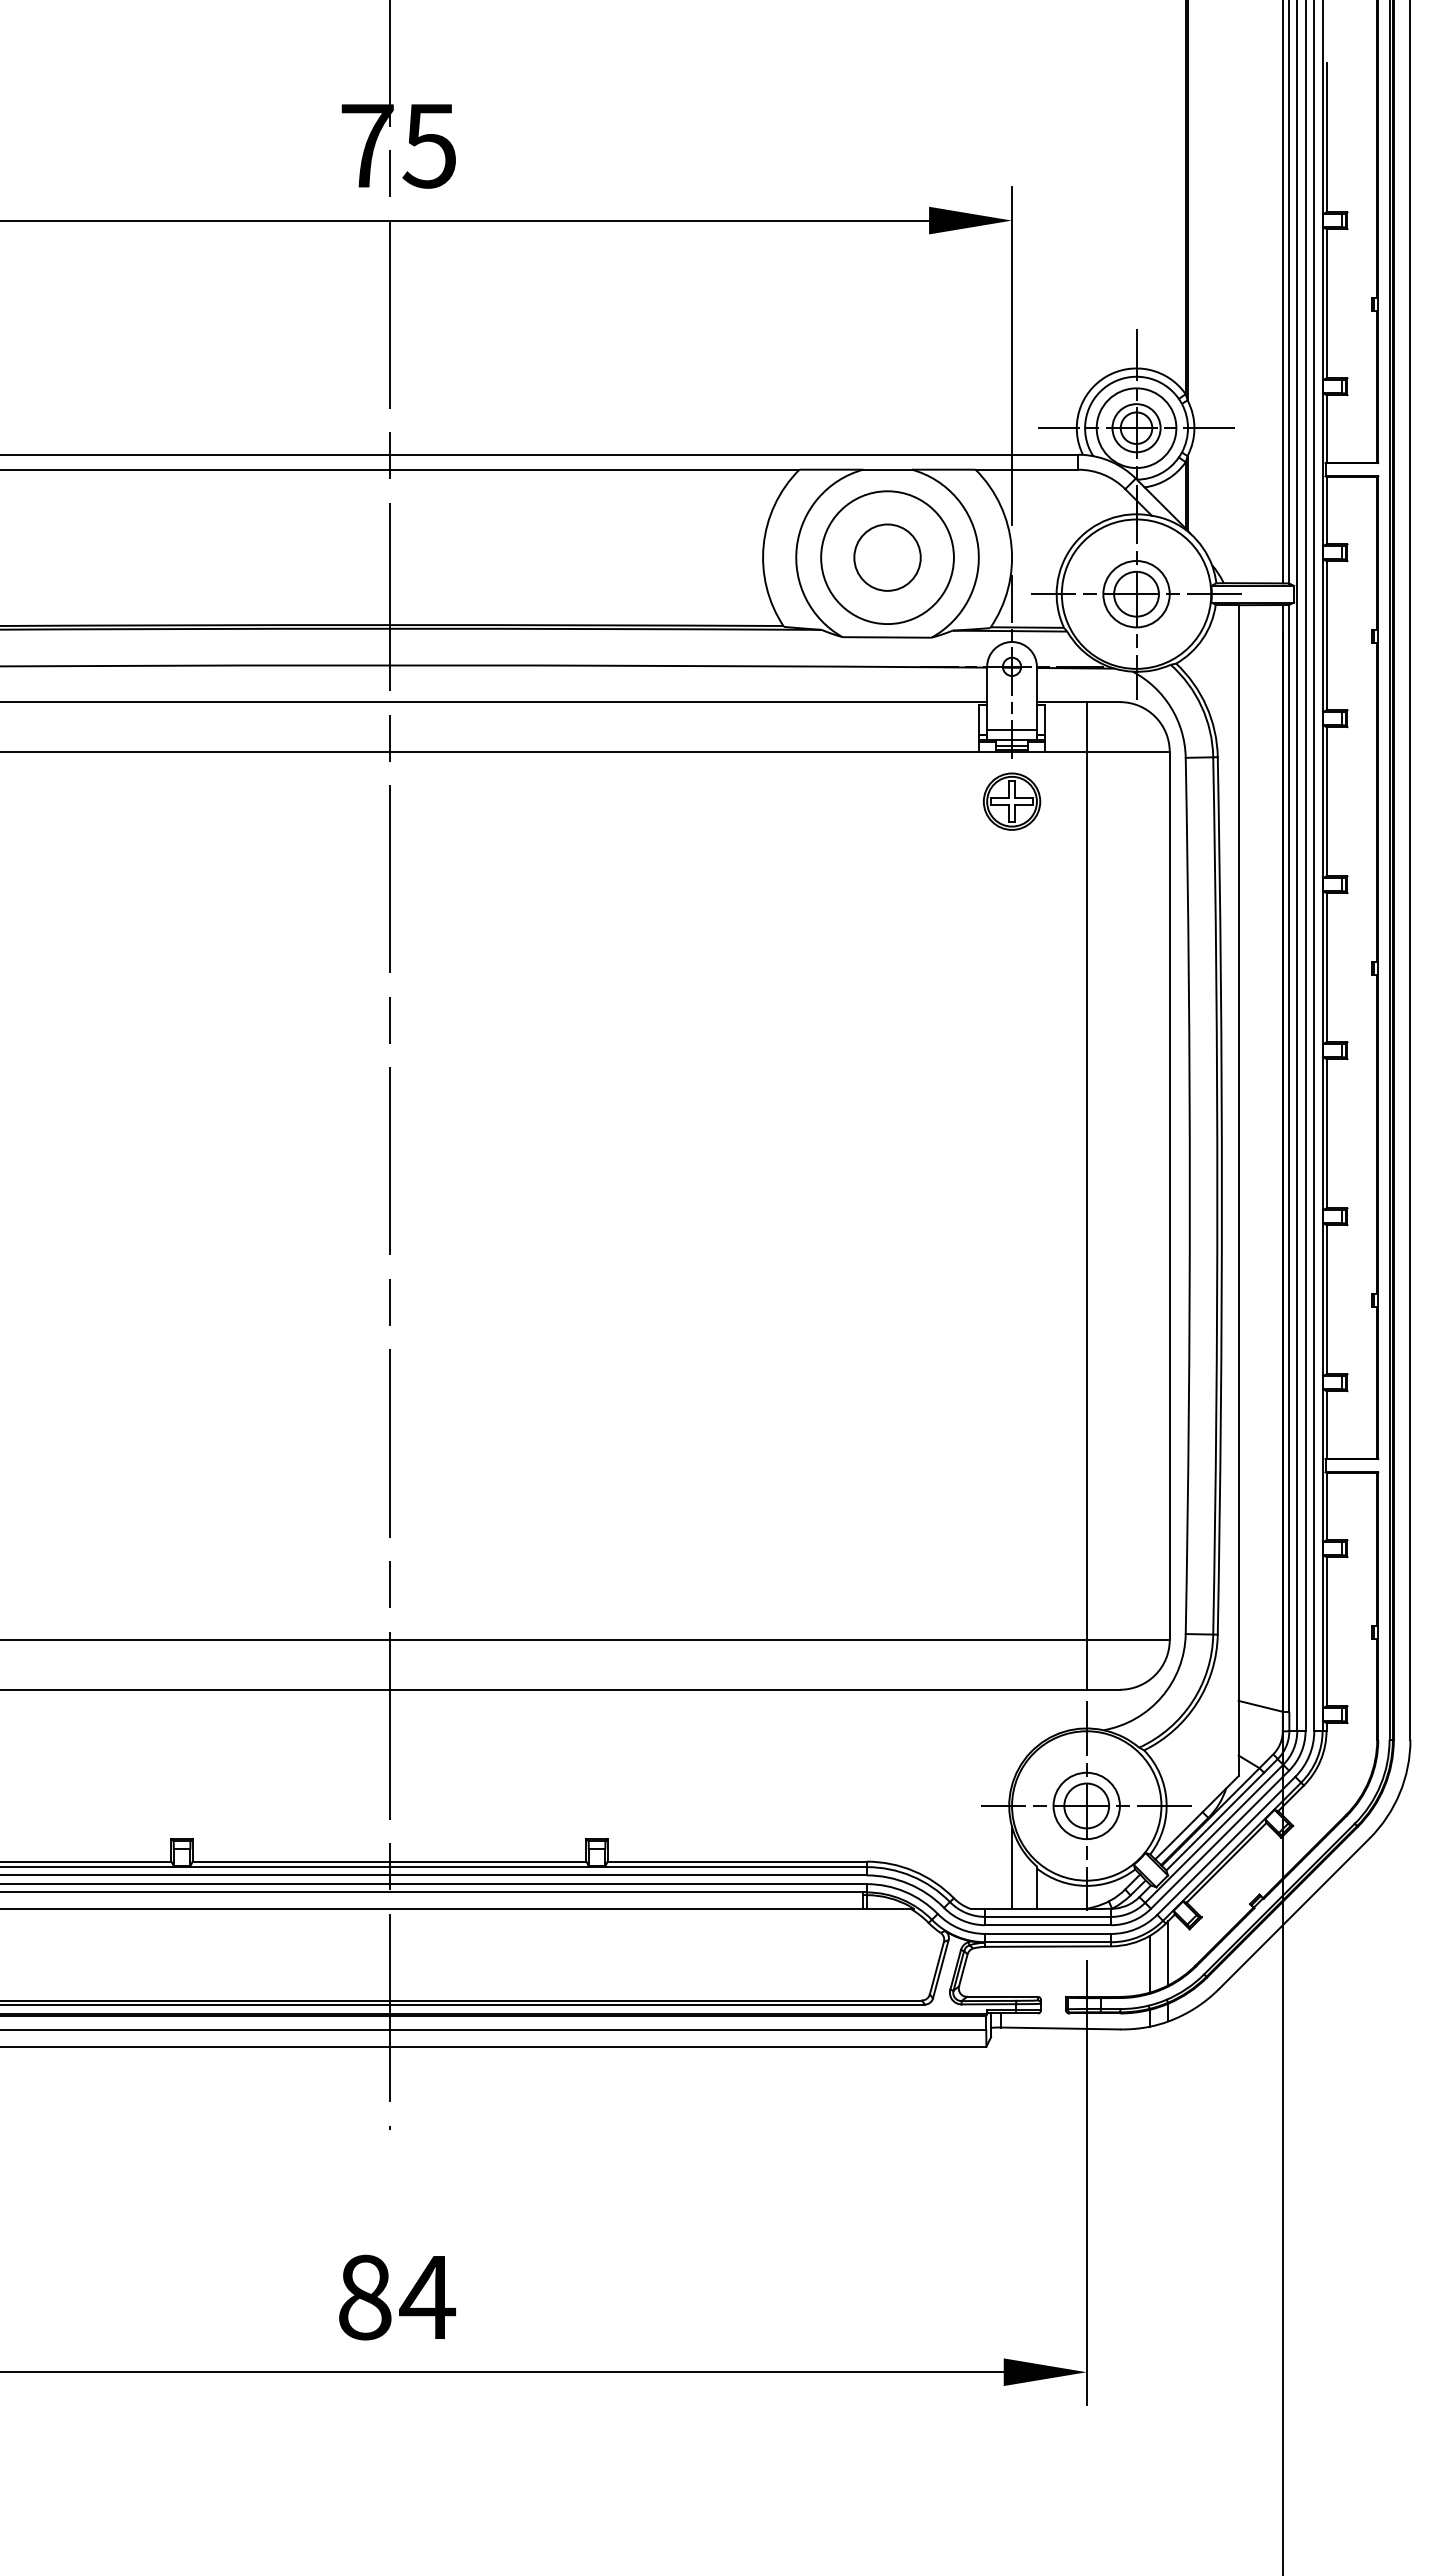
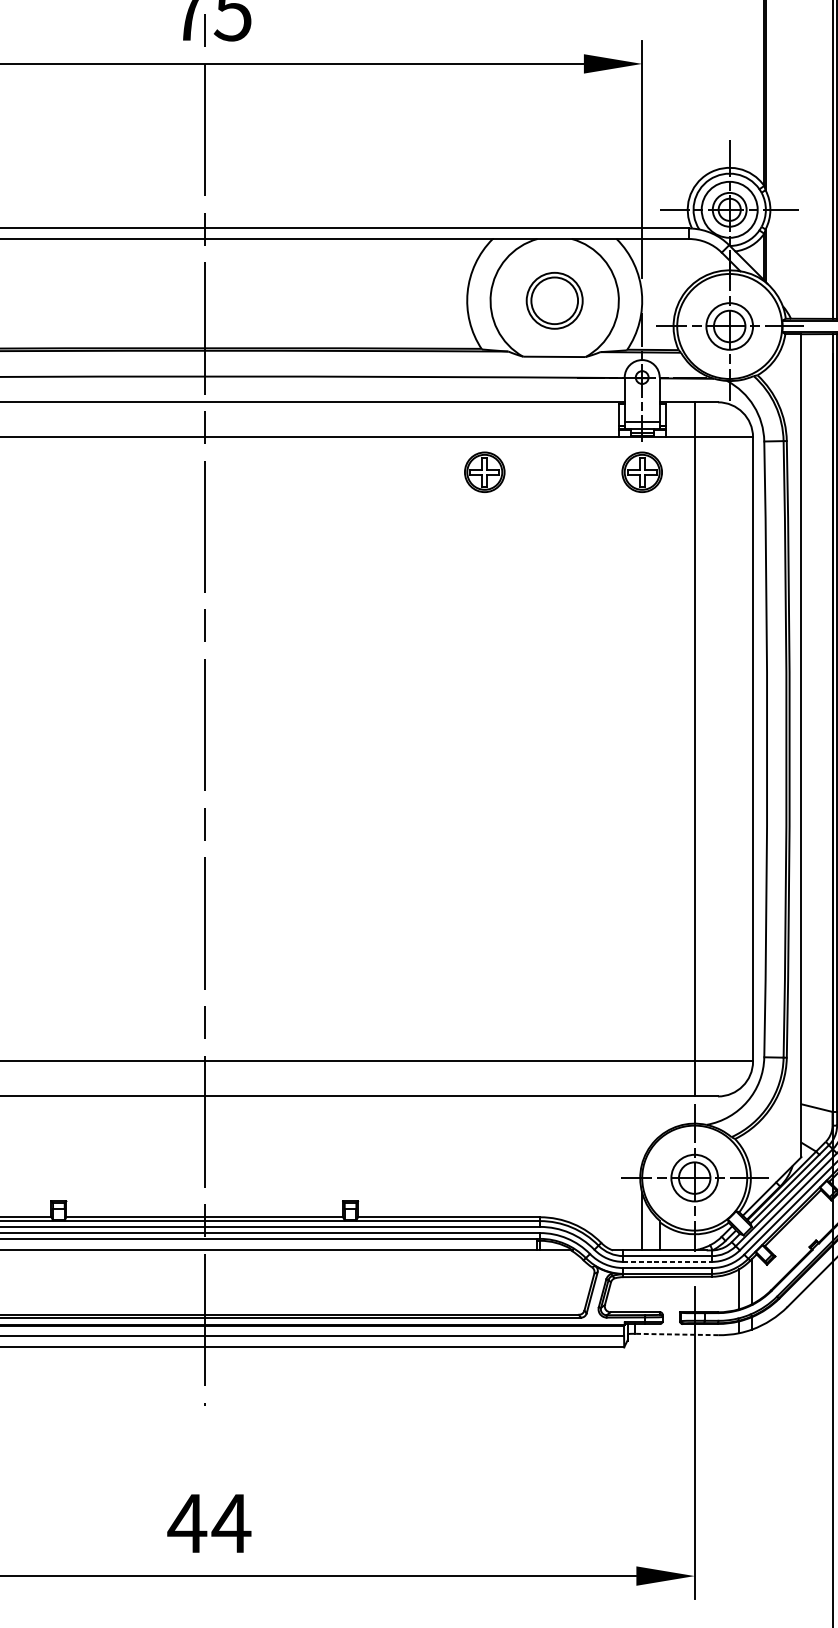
circle: (887, 557) -> (554, 300), size x0.6
part: (788, 801) -> (485, 472), added
line: (1048, 1925) -> (667, 1262), solid -> dashed
line: (1060, 2028) -> (676, 1334), solid -> dashed
text: (364, 2297) -> (187, 1523), 84 -> 44

